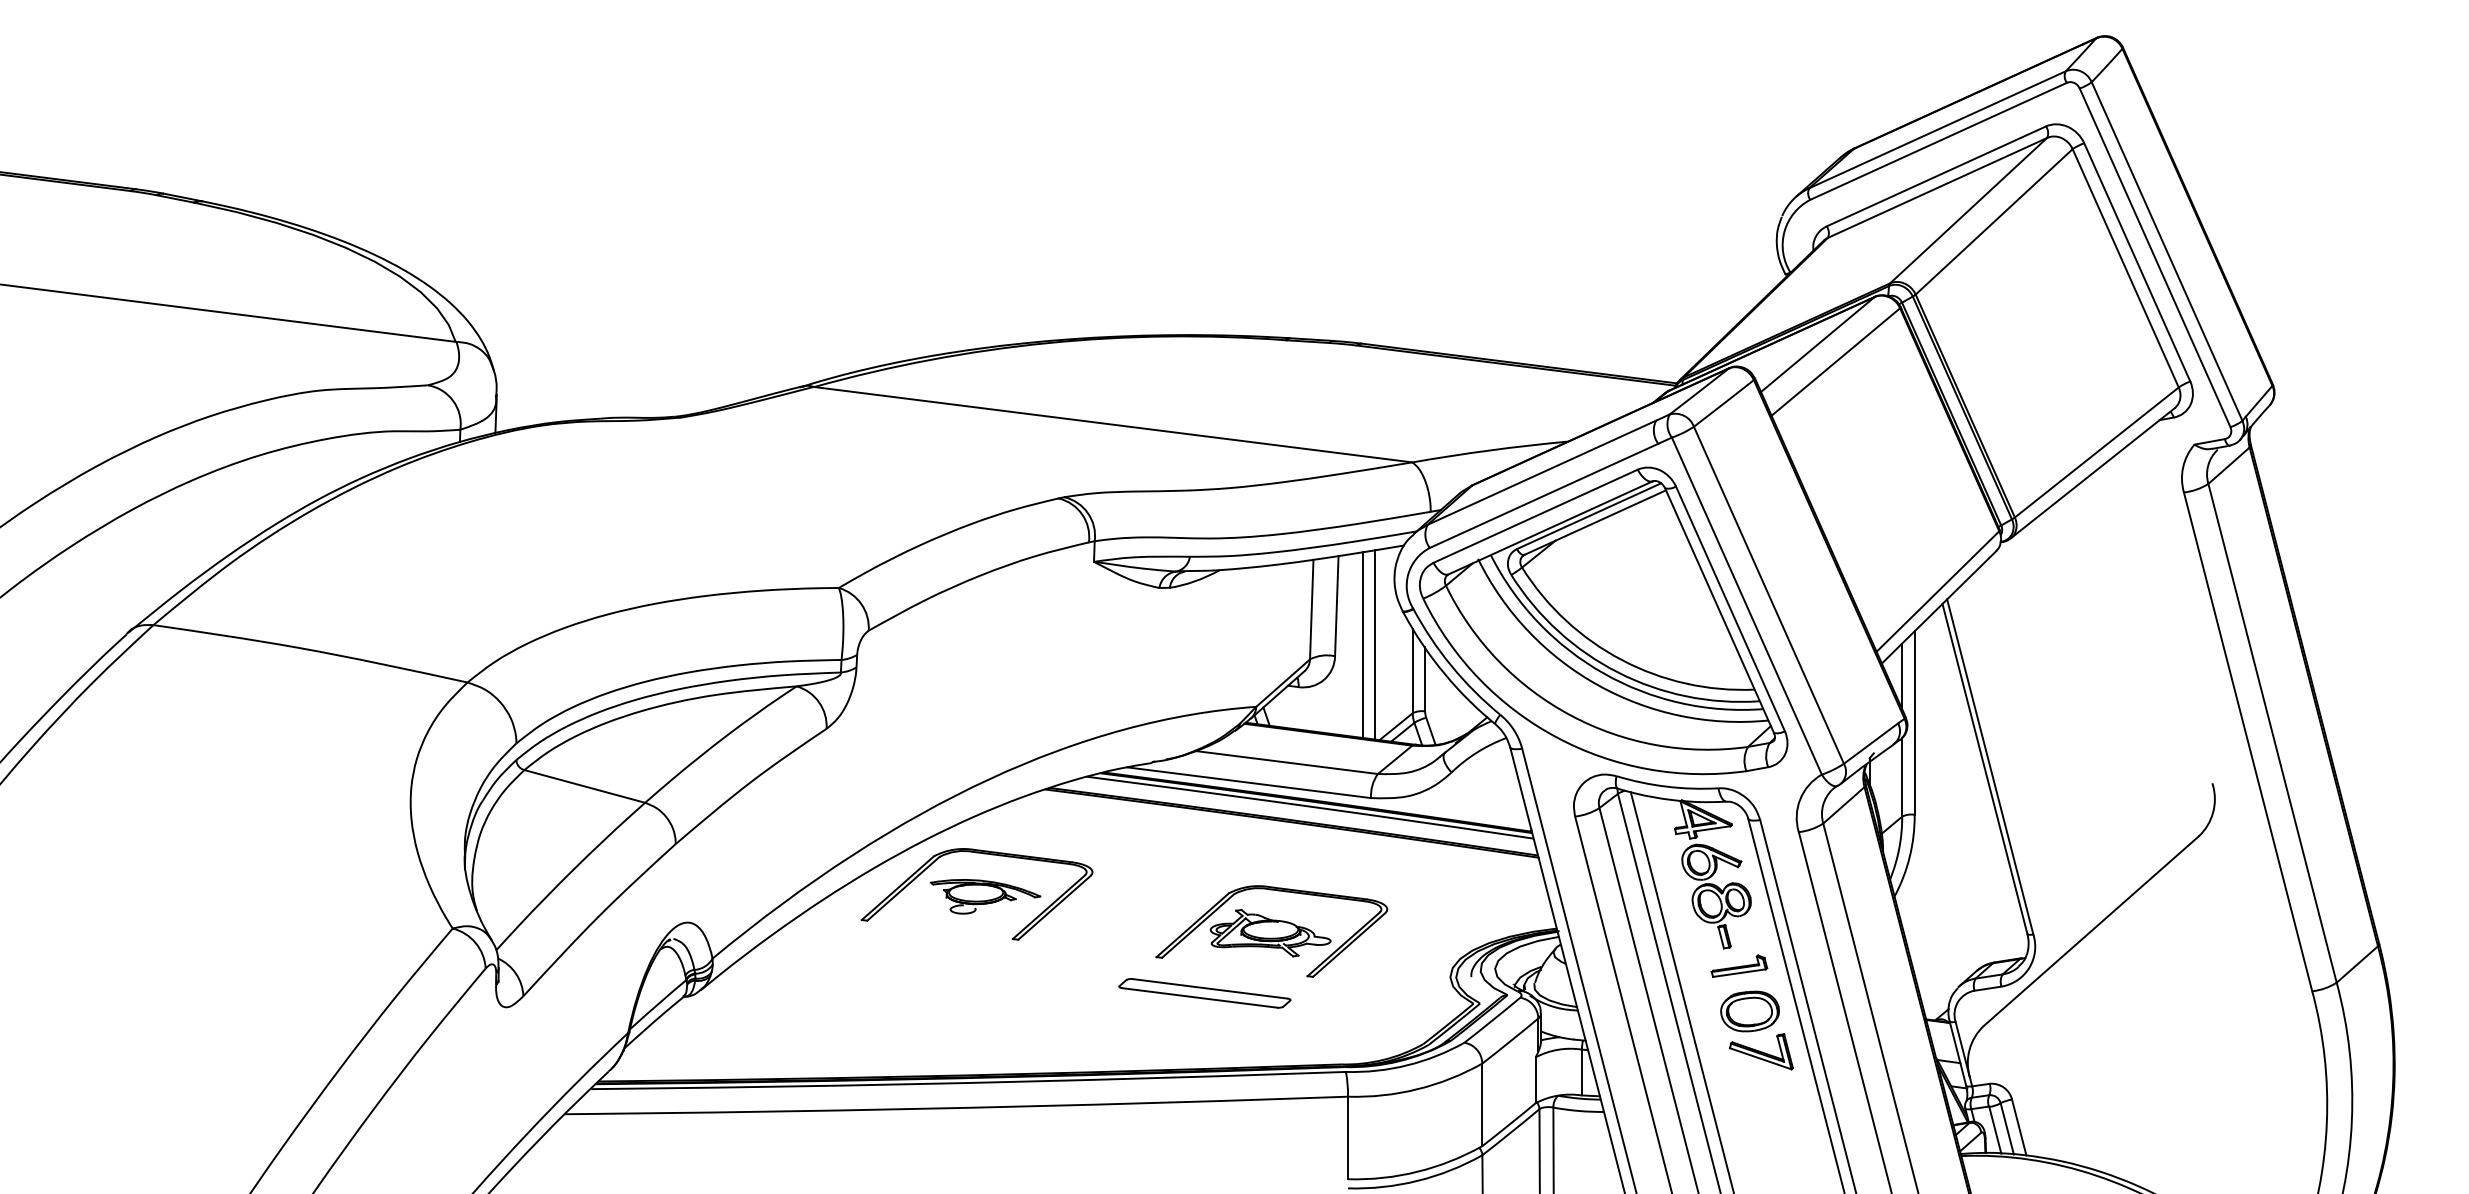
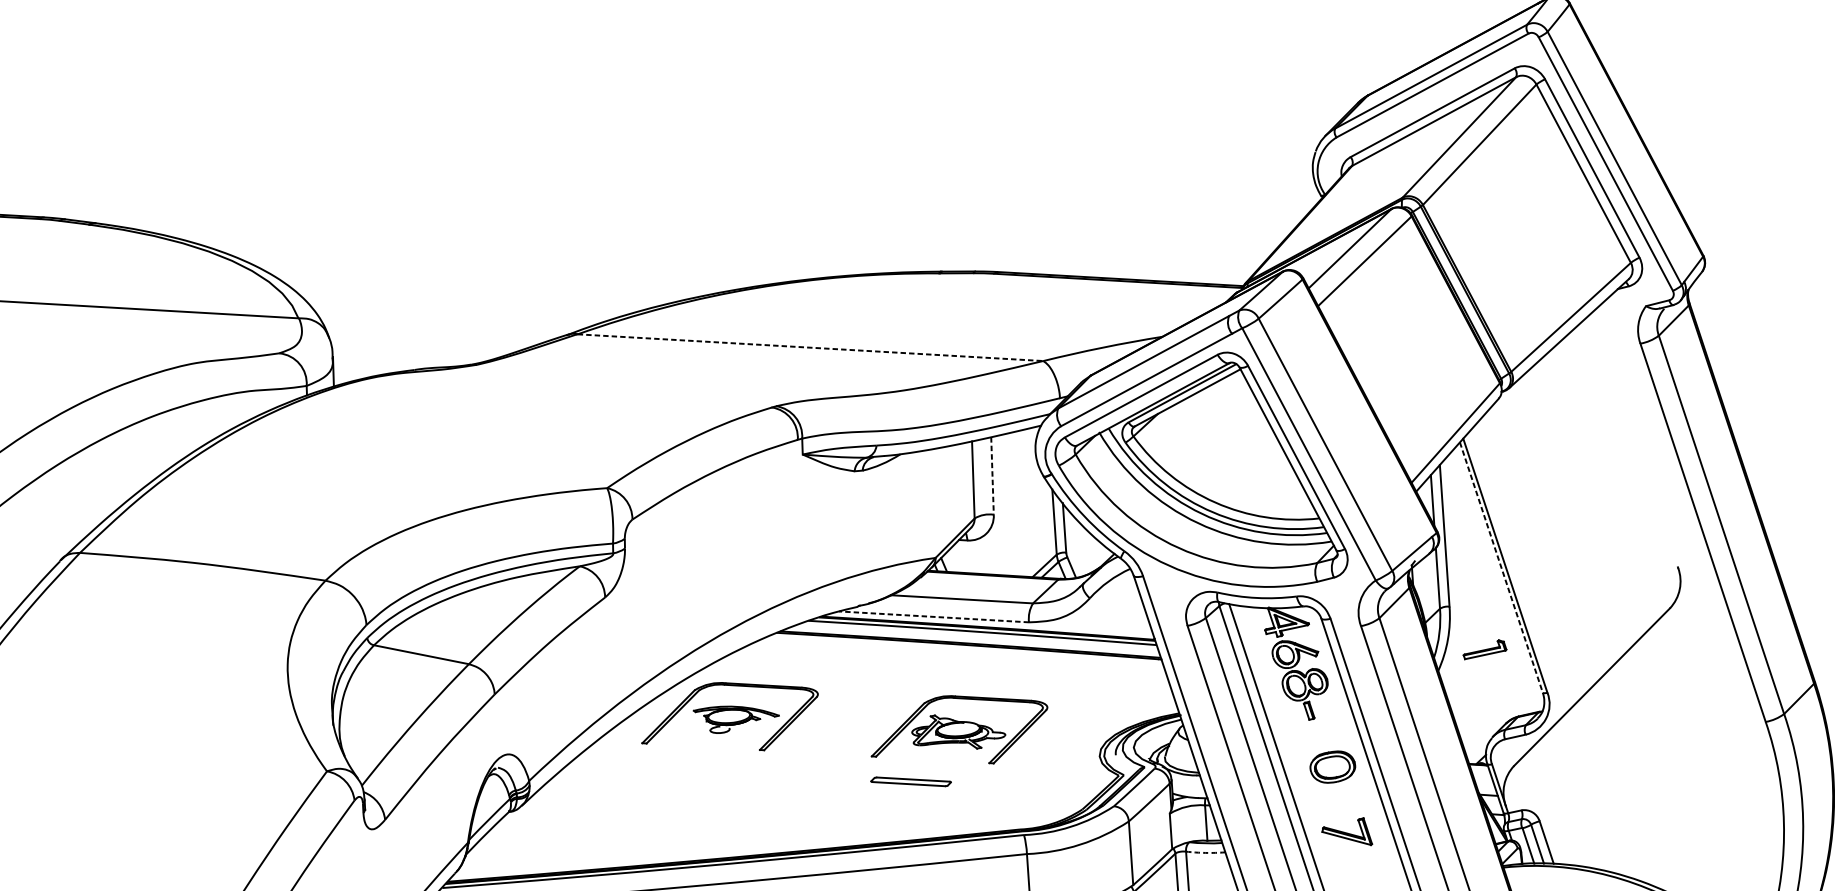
line: (1113, 424) -> (810, 347), solid -> dashed
line: (1336, 606) -> (992, 476), solid -> dashed
line: (1362, 644) -> (1014, 504), removed
line: (1374, 644) -> (1023, 503), removed
line: (1985, 769) -> (1501, 567), solid -> dashed
line: (1249, 782) -> (934, 616), solid -> dashed
part: (1739, 965) -> (1484, 648), moved
part: (1204, 993) -> (910, 781), size x0.6
part: (1760, 1051) -> (1346, 832), moved
arc: (1578, 1110) -> (1205, 852), solid -> dashed

